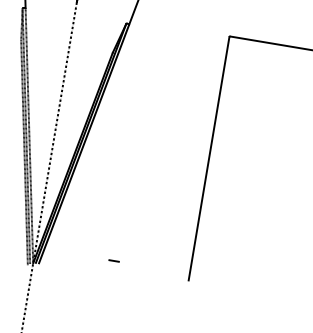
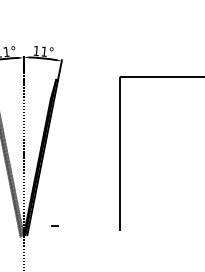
line: (113, 259) -> (54, 225), moved

